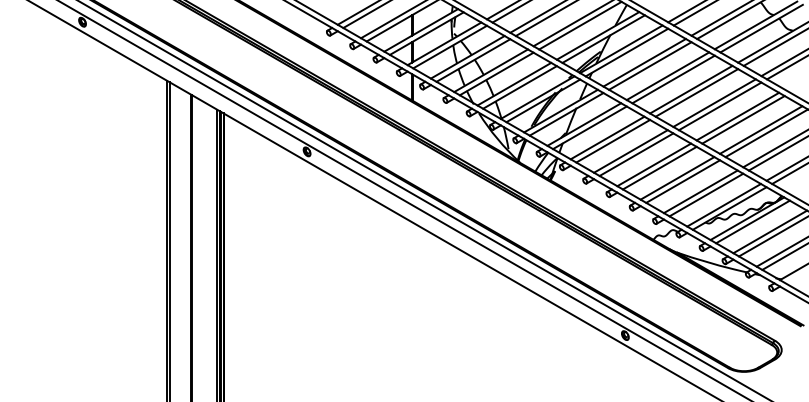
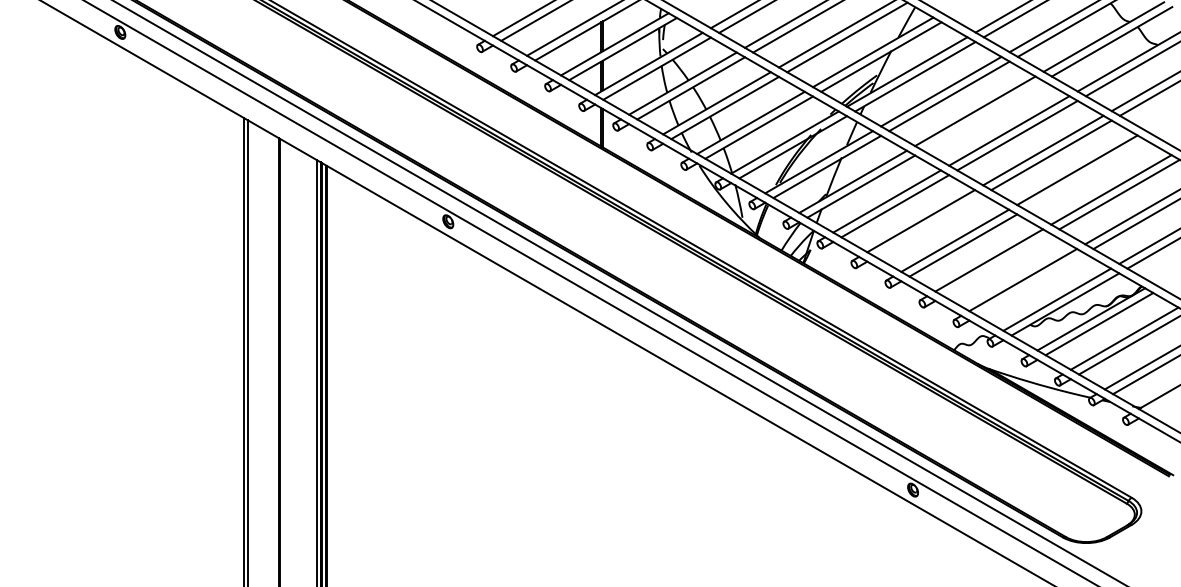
line: (673, 79) -> (983, 116), removed
line: (743, 119) -> (1085, 174), removed
line: (636, 154) -> (929, 225), removed
line: (682, 181) -> (996, 265), removed
line: (706, 194) -> (1031, 284), removed

